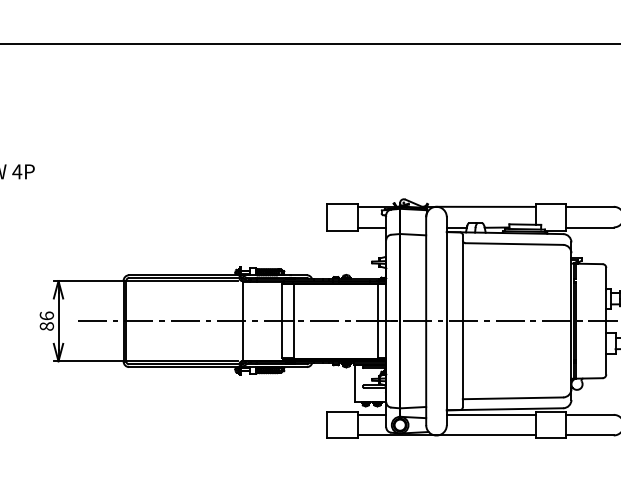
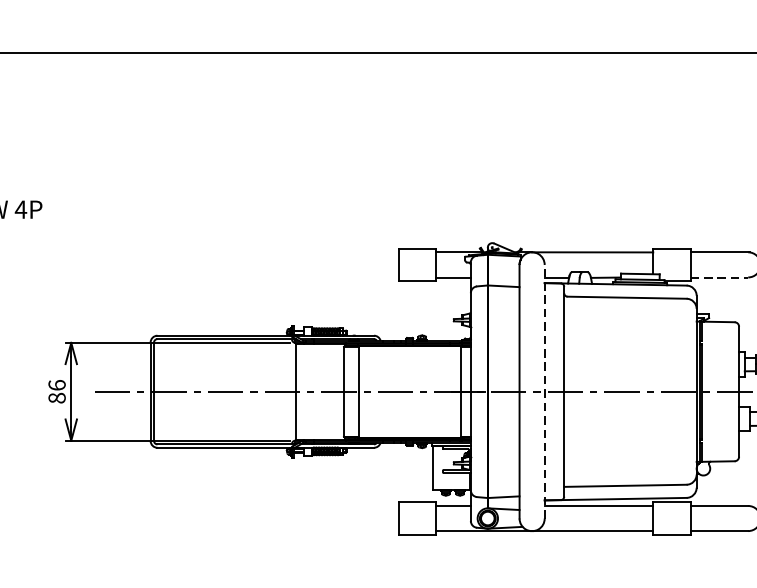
line: (590, 227) -> (719, 277), solid -> dashed
line: (446, 321) -> (544, 392), solid -> dashed

